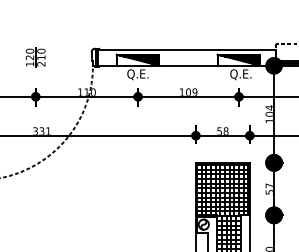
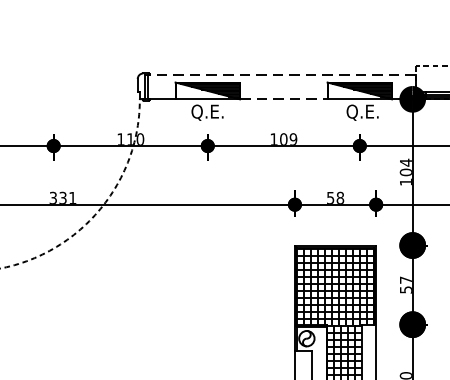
line: (186, 49) -> (280, 74), solid -> dashed
part: (35, 57) -> (53, 86), removed
line: (189, 65) -> (285, 98), solid -> dashed

